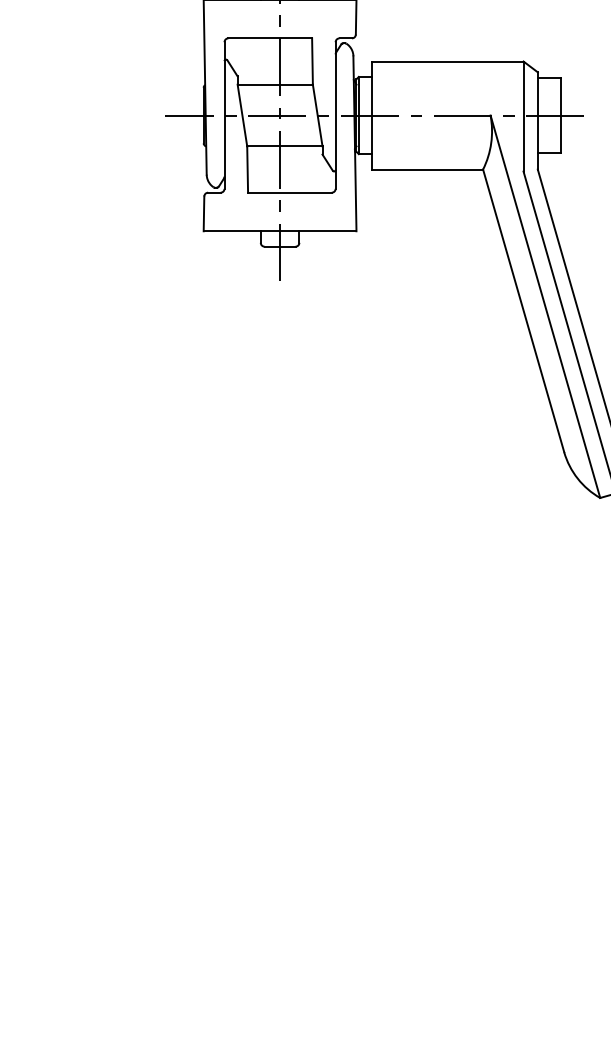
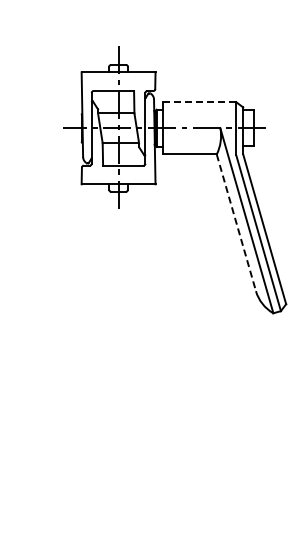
line: (447, 62) -> (199, 102), solid -> dashed
line: (523, 312) -> (236, 223), solid -> dashed

